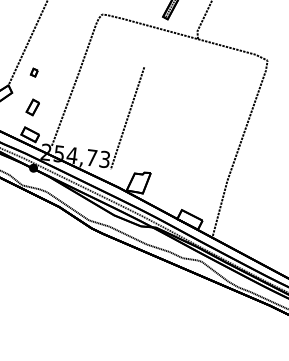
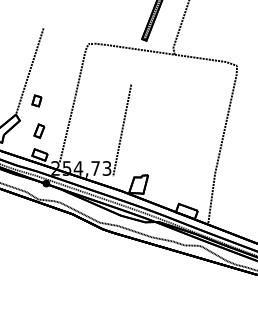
part: (33, 72) -> (36, 100), size x1.67

